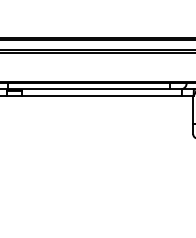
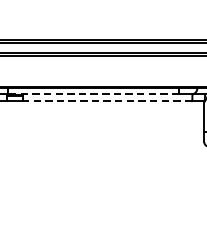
line: (88, 89) -> (93, 94), solid -> dashed
line: (101, 95) -> (107, 101), solid -> dashed

